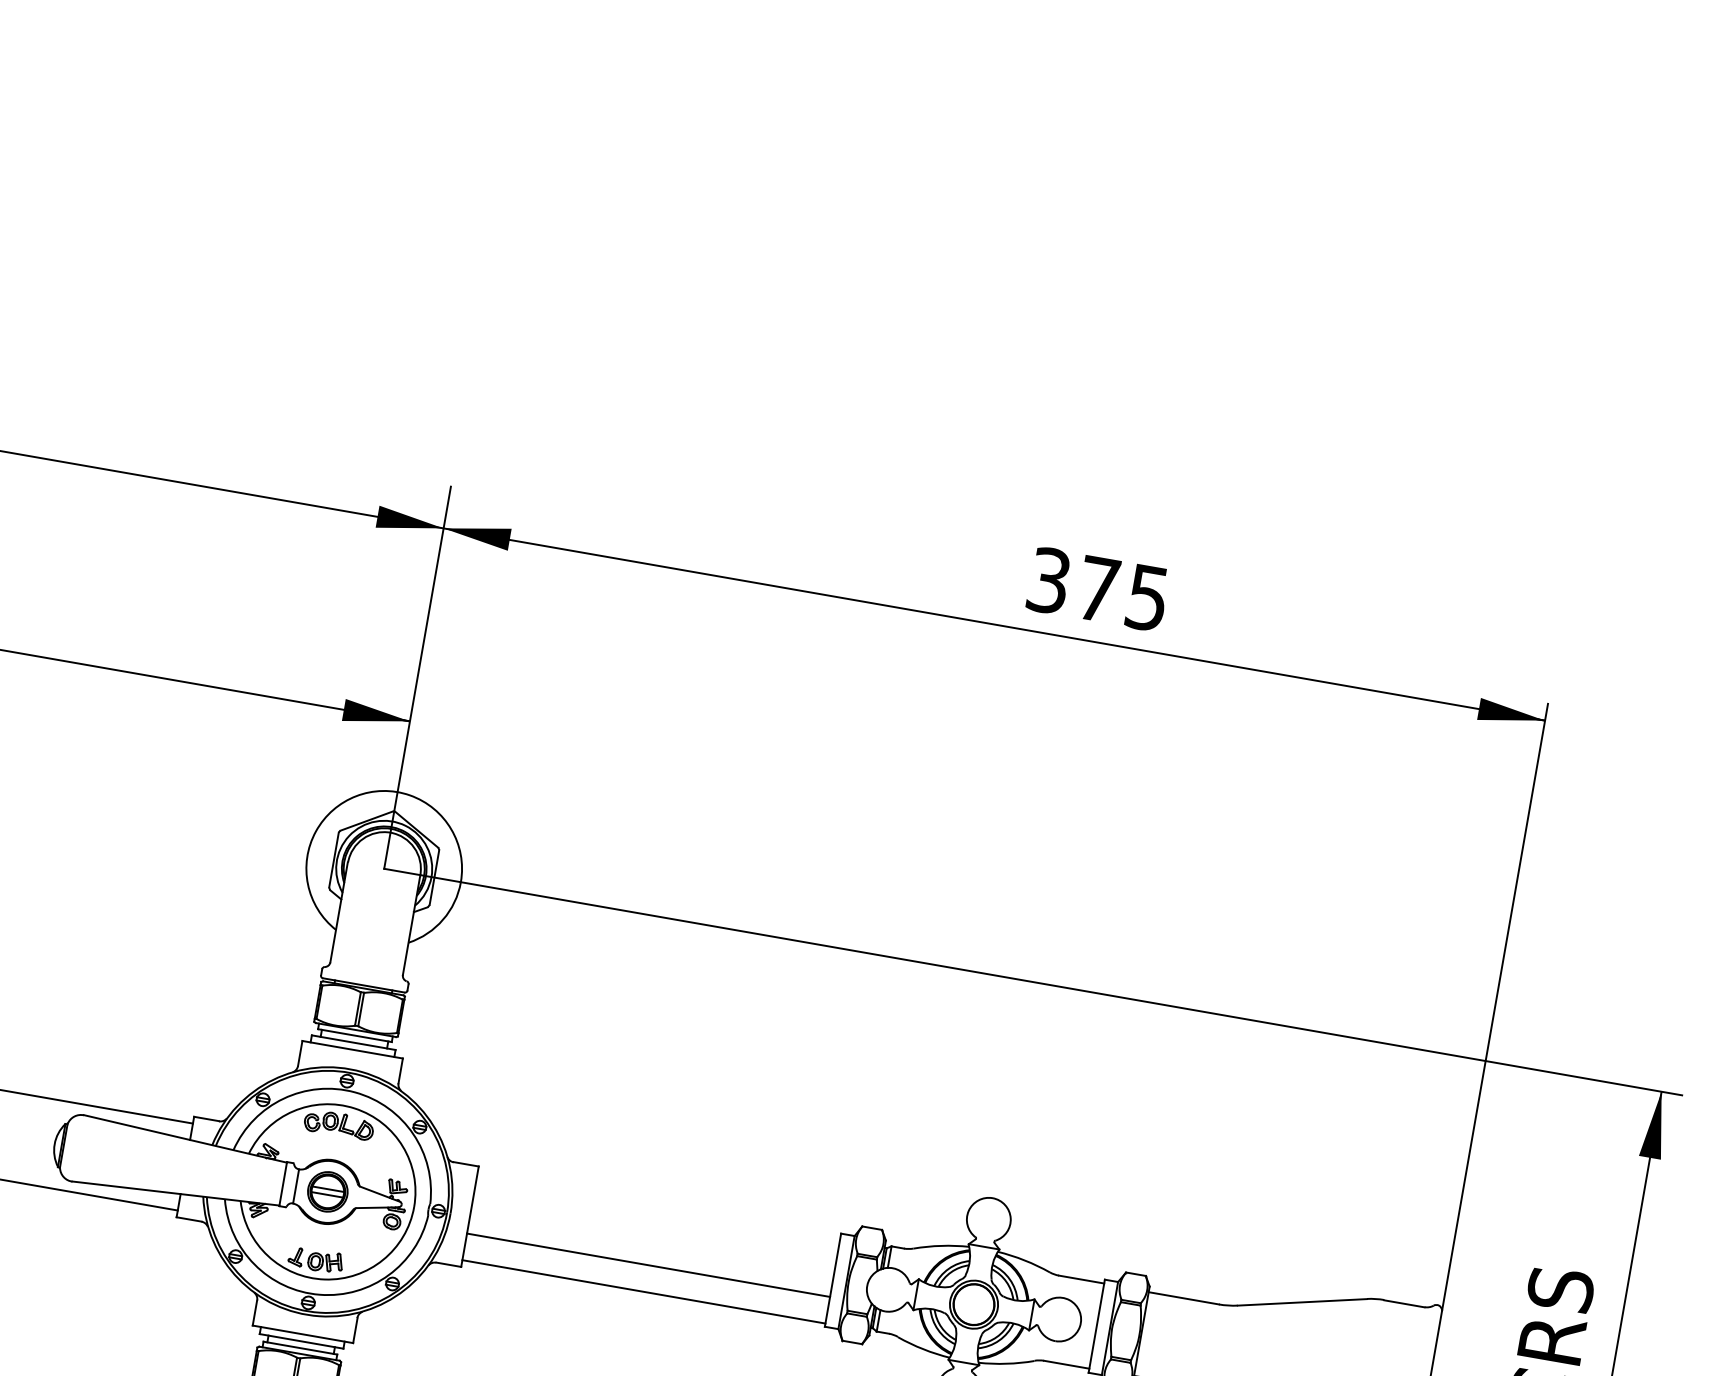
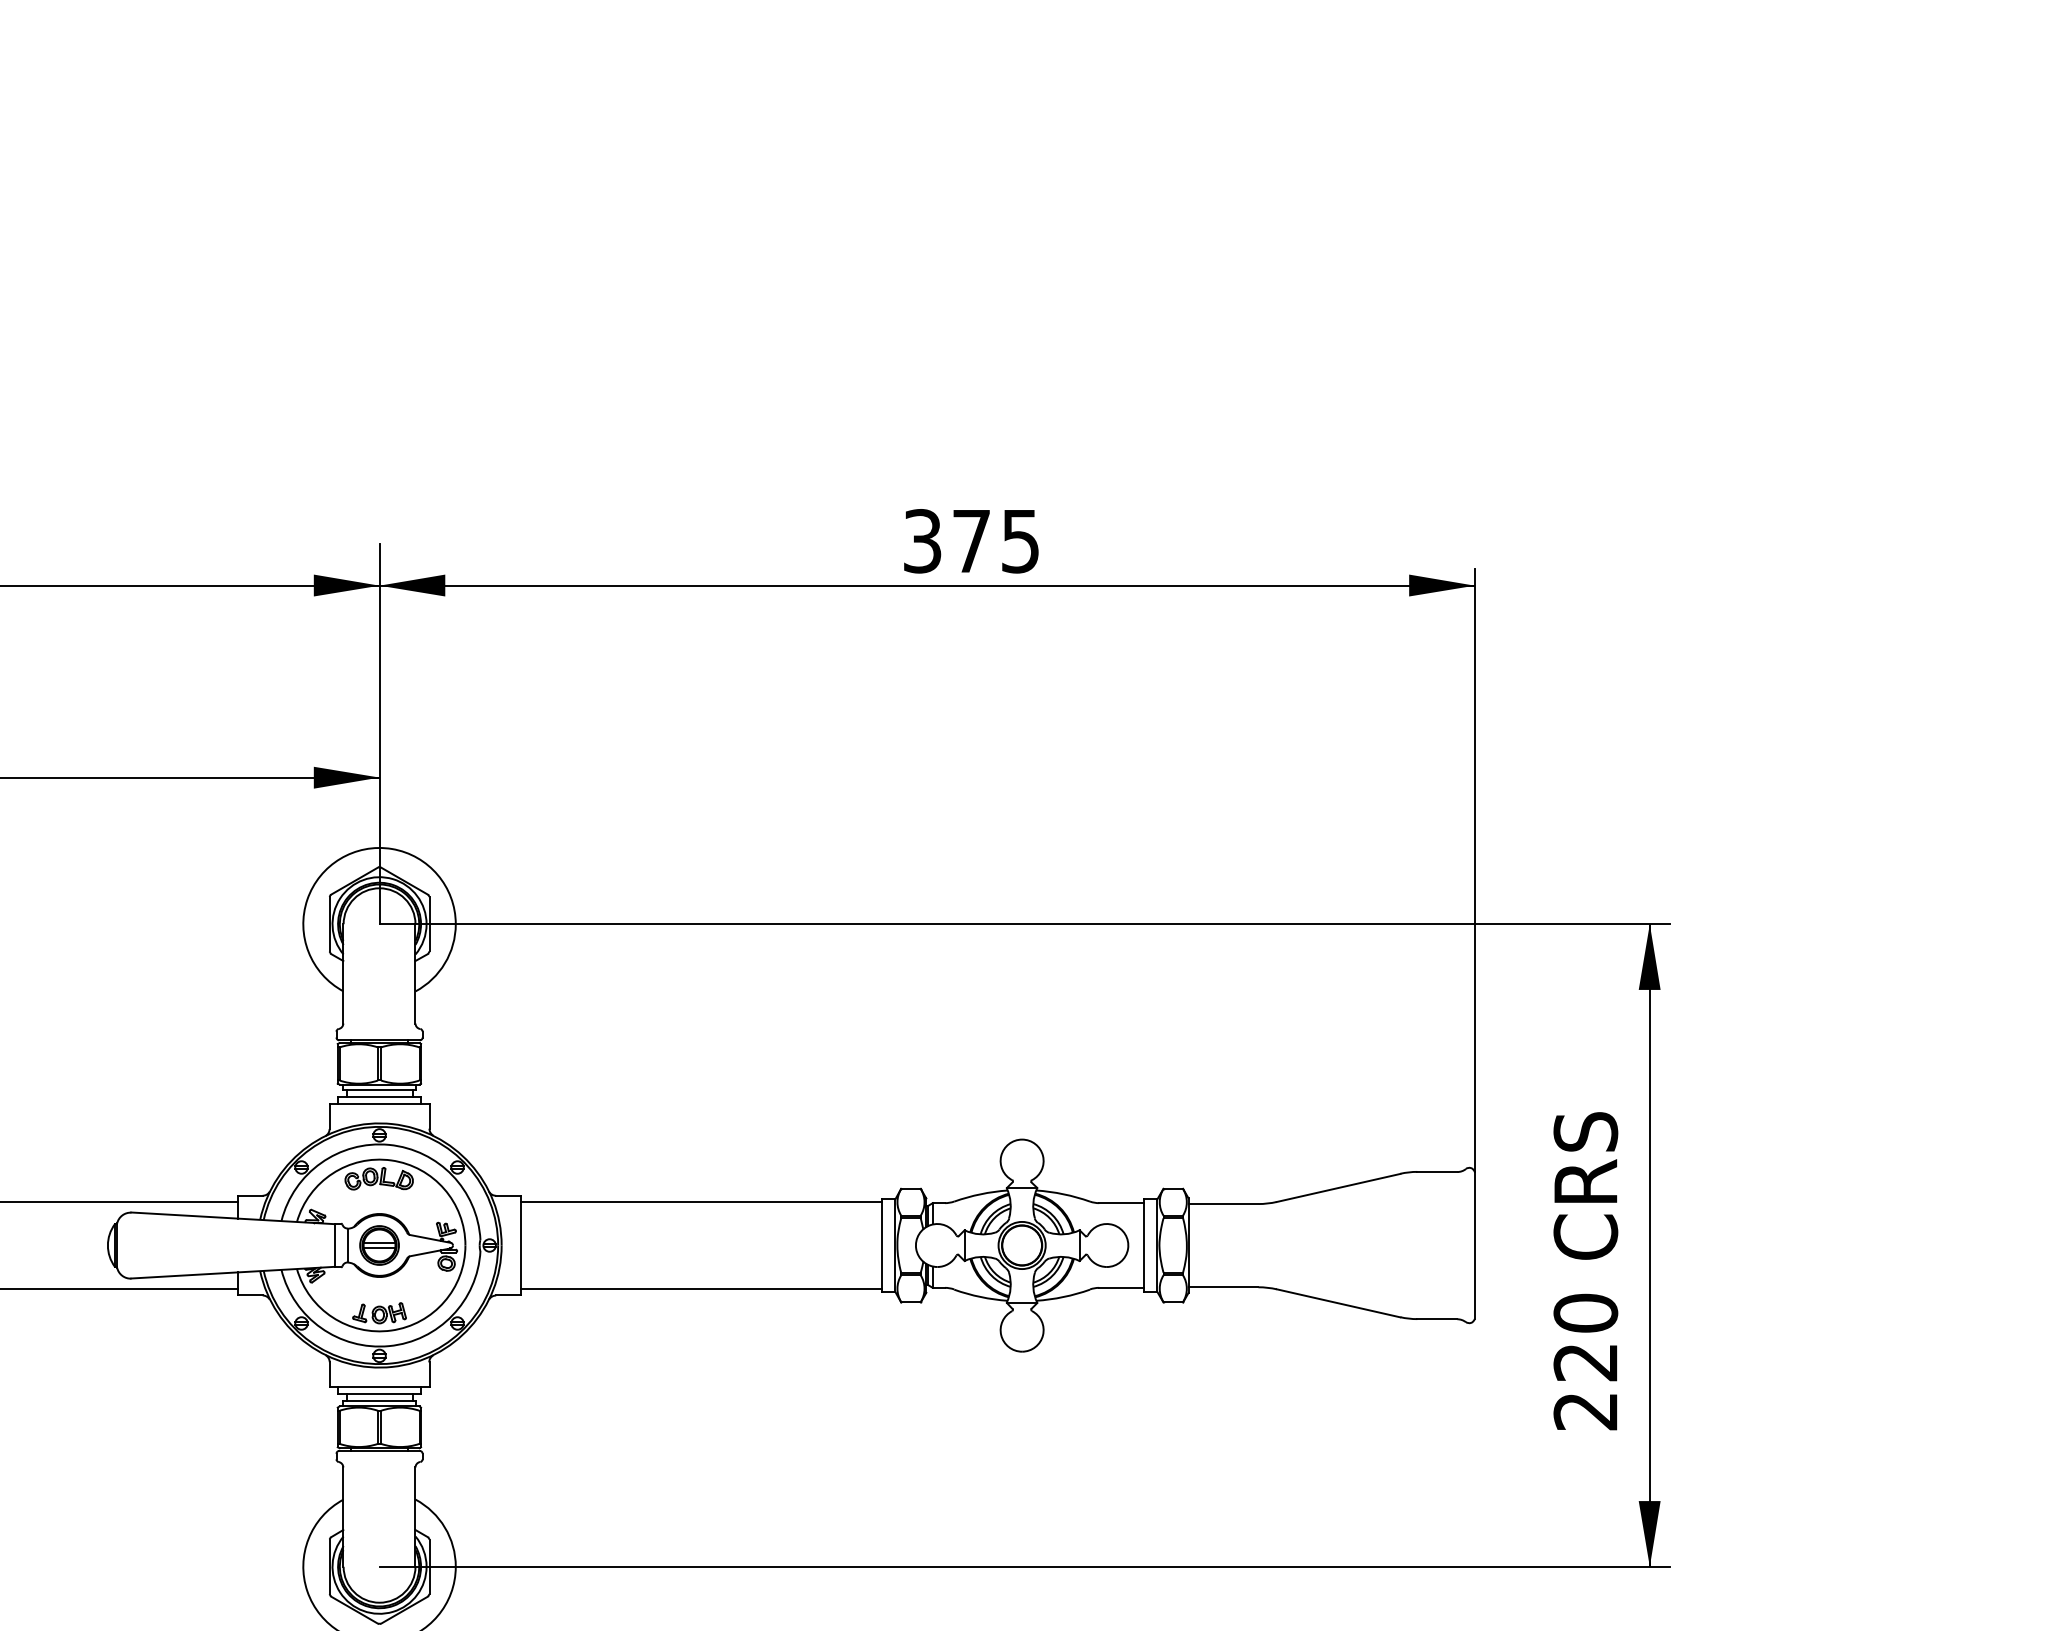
text: (1098, 589) -> (971, 541), moved
line: (647, 1265) -> (700, 1202), moved

